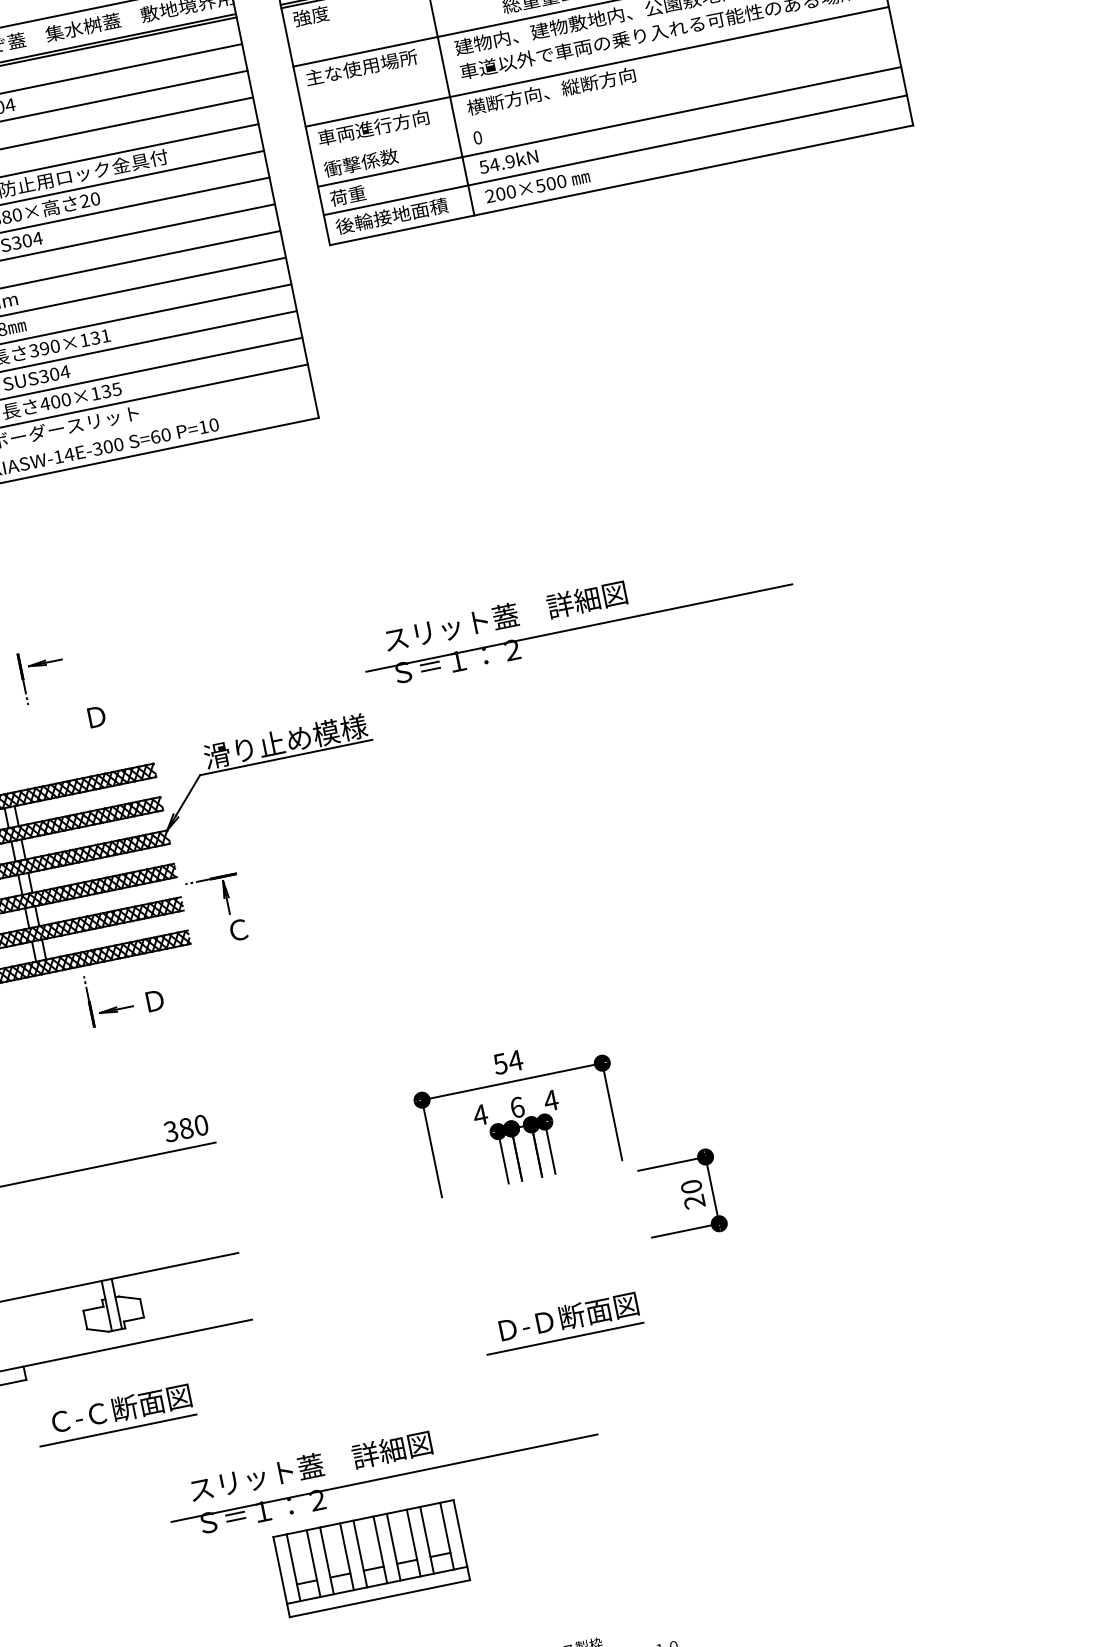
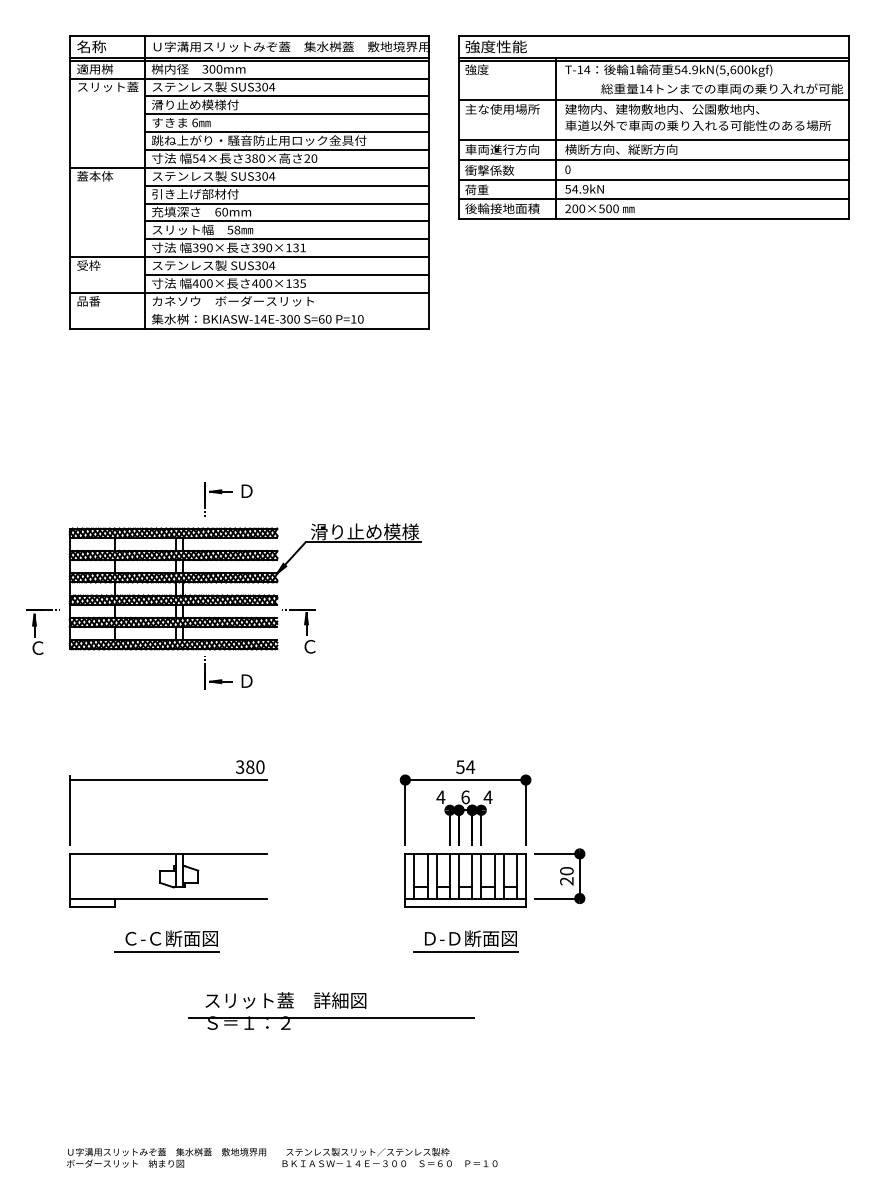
line: (602, 97) -> (653, 160), added
part: (577, 617) -> (568, 490), removed
part: (43, 675) -> (218, 499), moved
part: (371, 1558) -> (465, 880), moved

